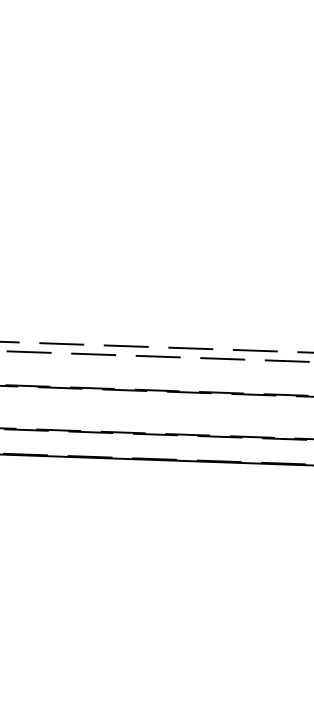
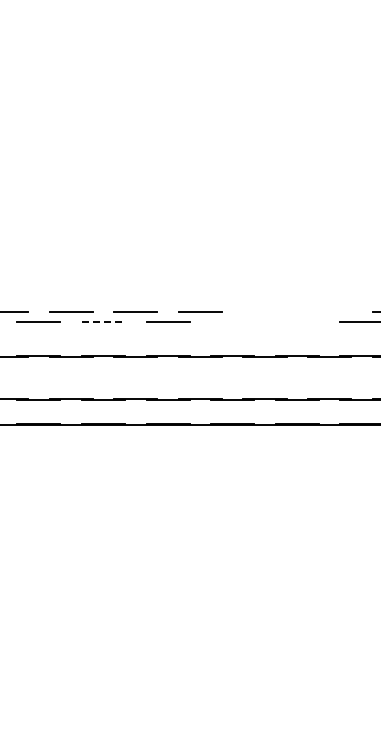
line: (190, 348) -> (264, 312), removed
line: (255, 350) -> (329, 312), removed
line: (29, 351) -> (103, 321), solid -> dashed
line: (158, 356) -> (232, 321), removed
line: (221, 358) -> (296, 321), removed

